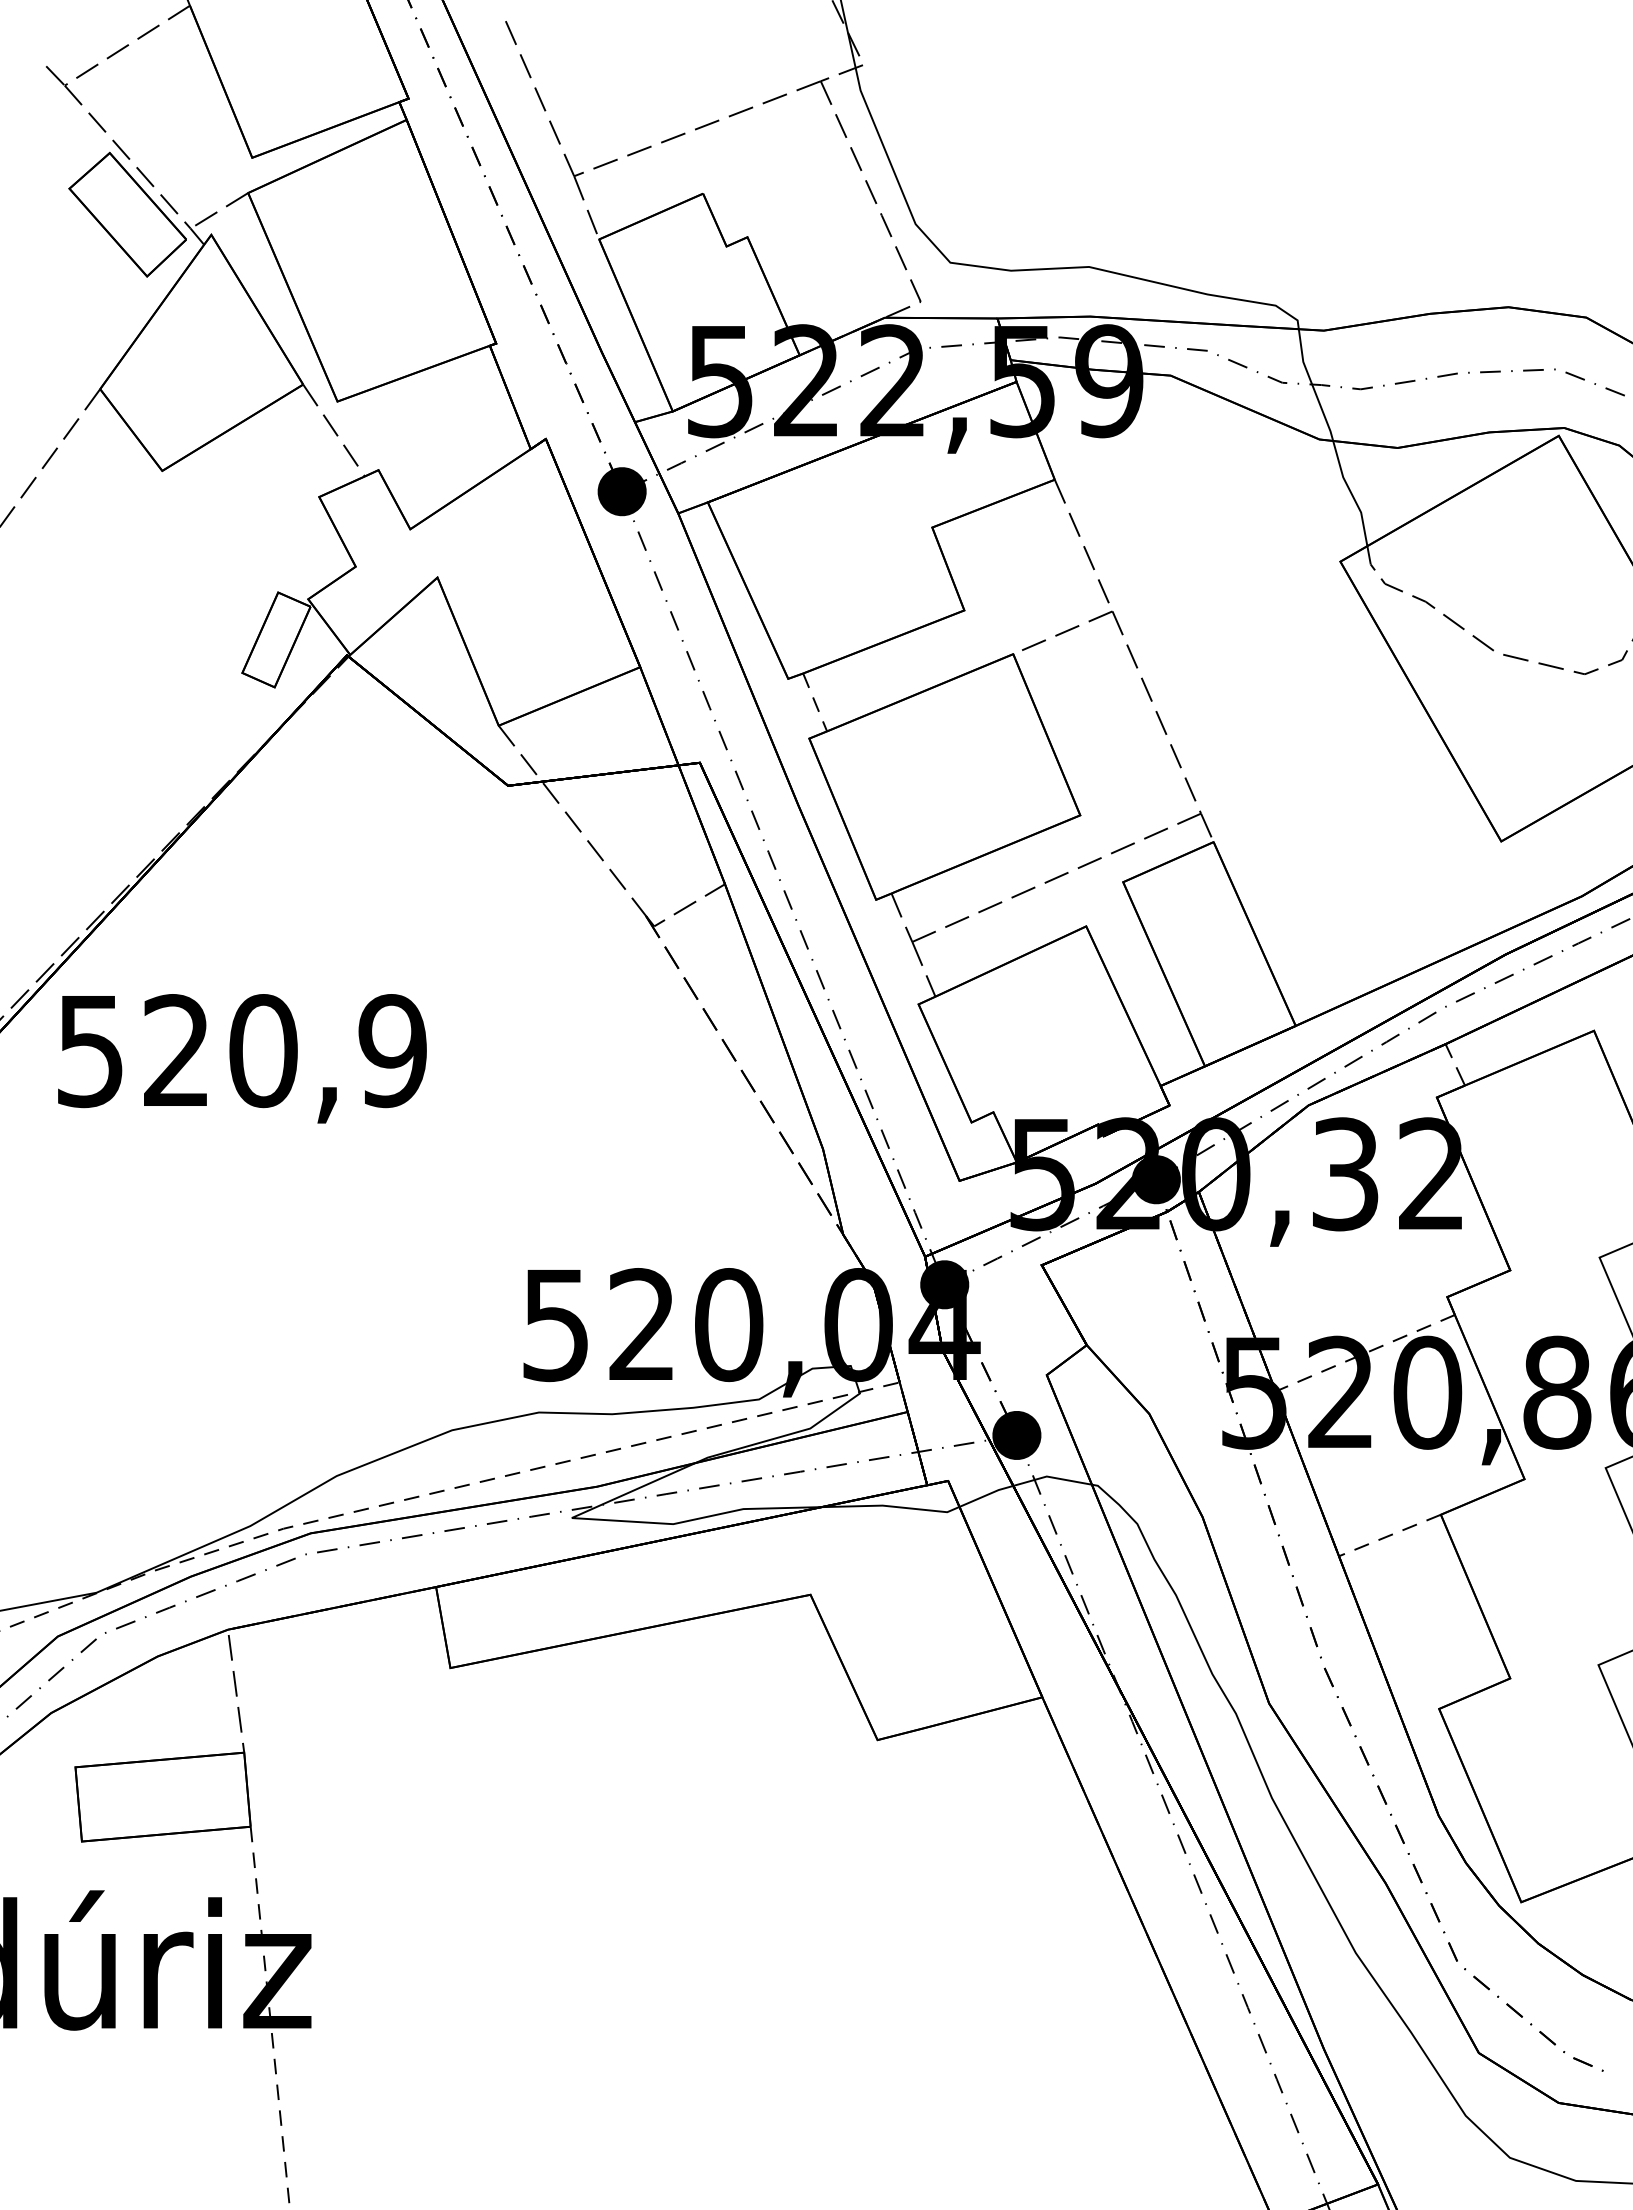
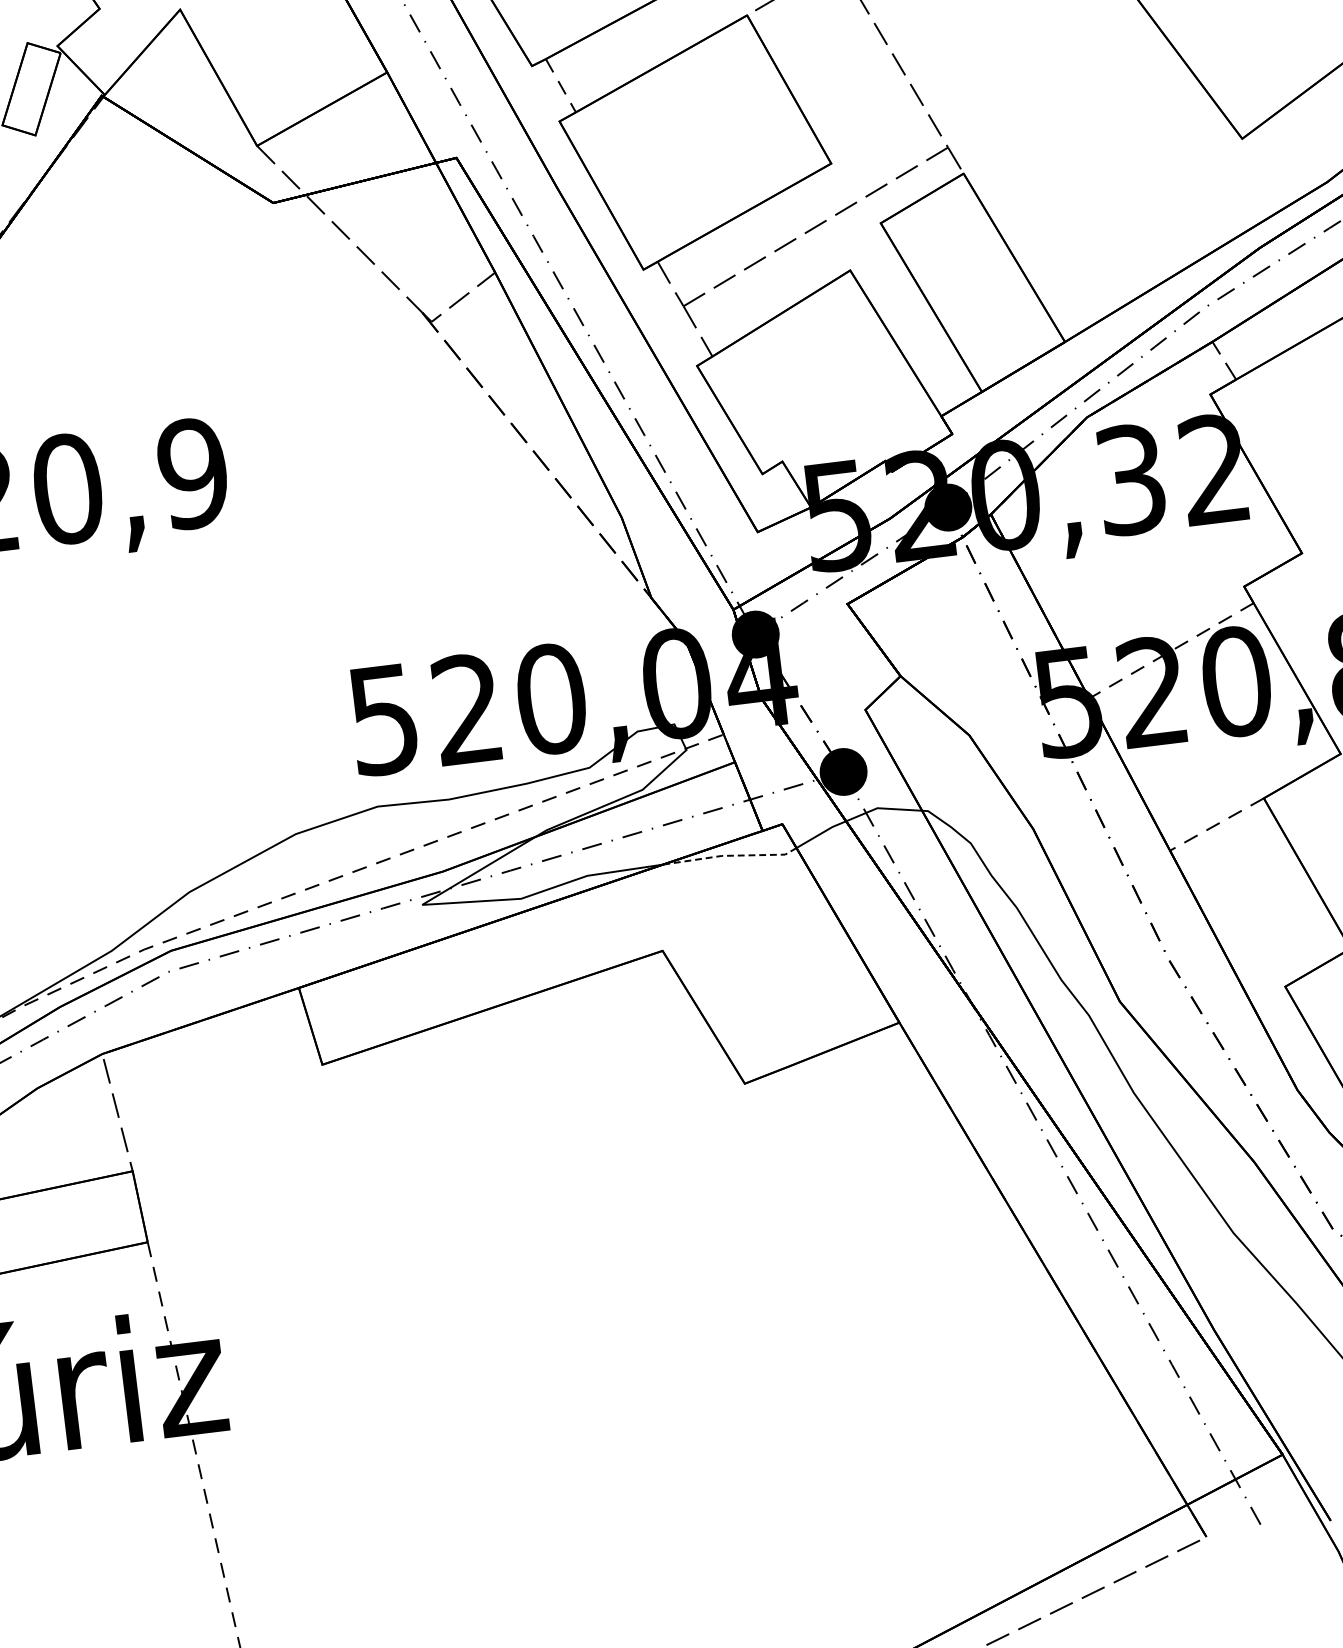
line: (891, 1506) -> (730, 855), solid -> dashed

